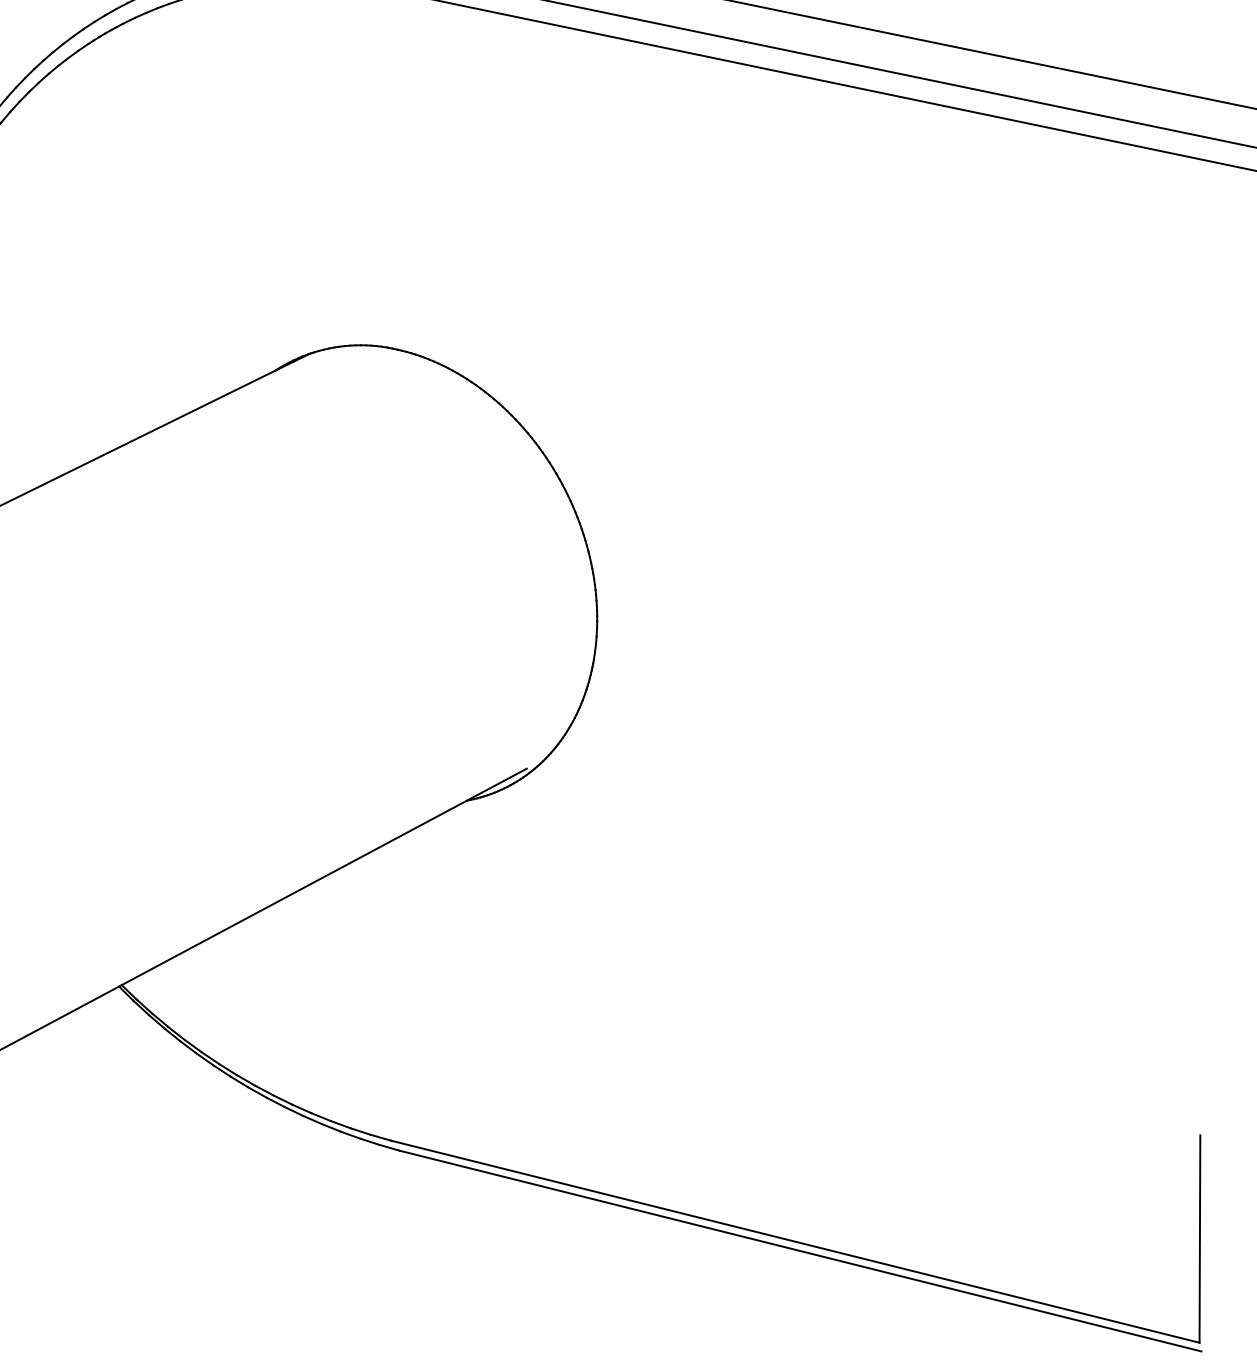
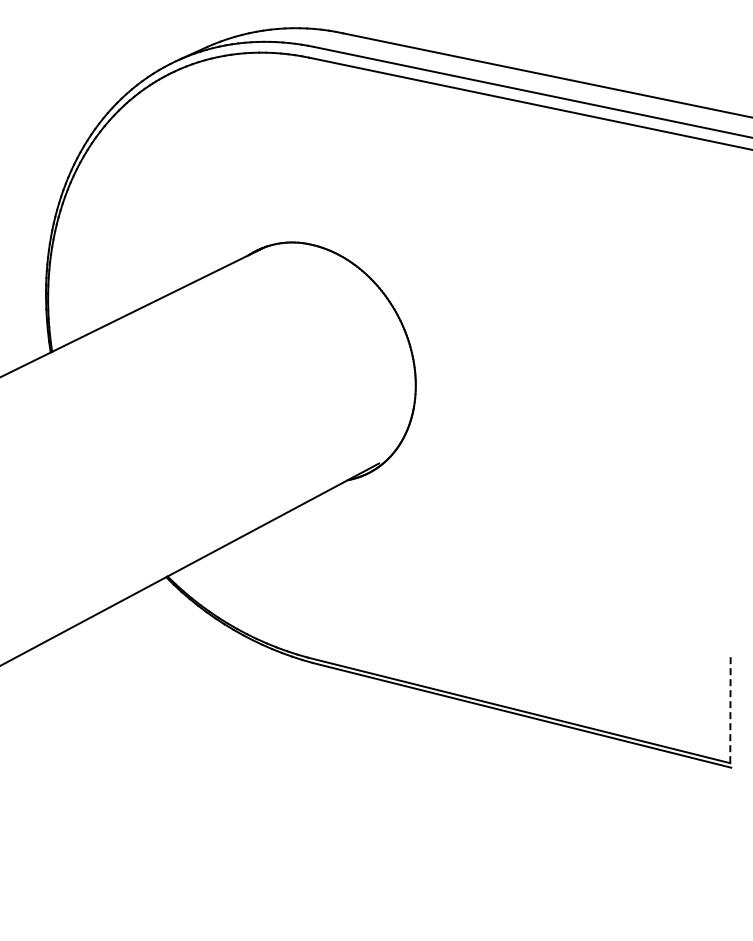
line: (1200, 1237) -> (730, 708), solid -> dashed

